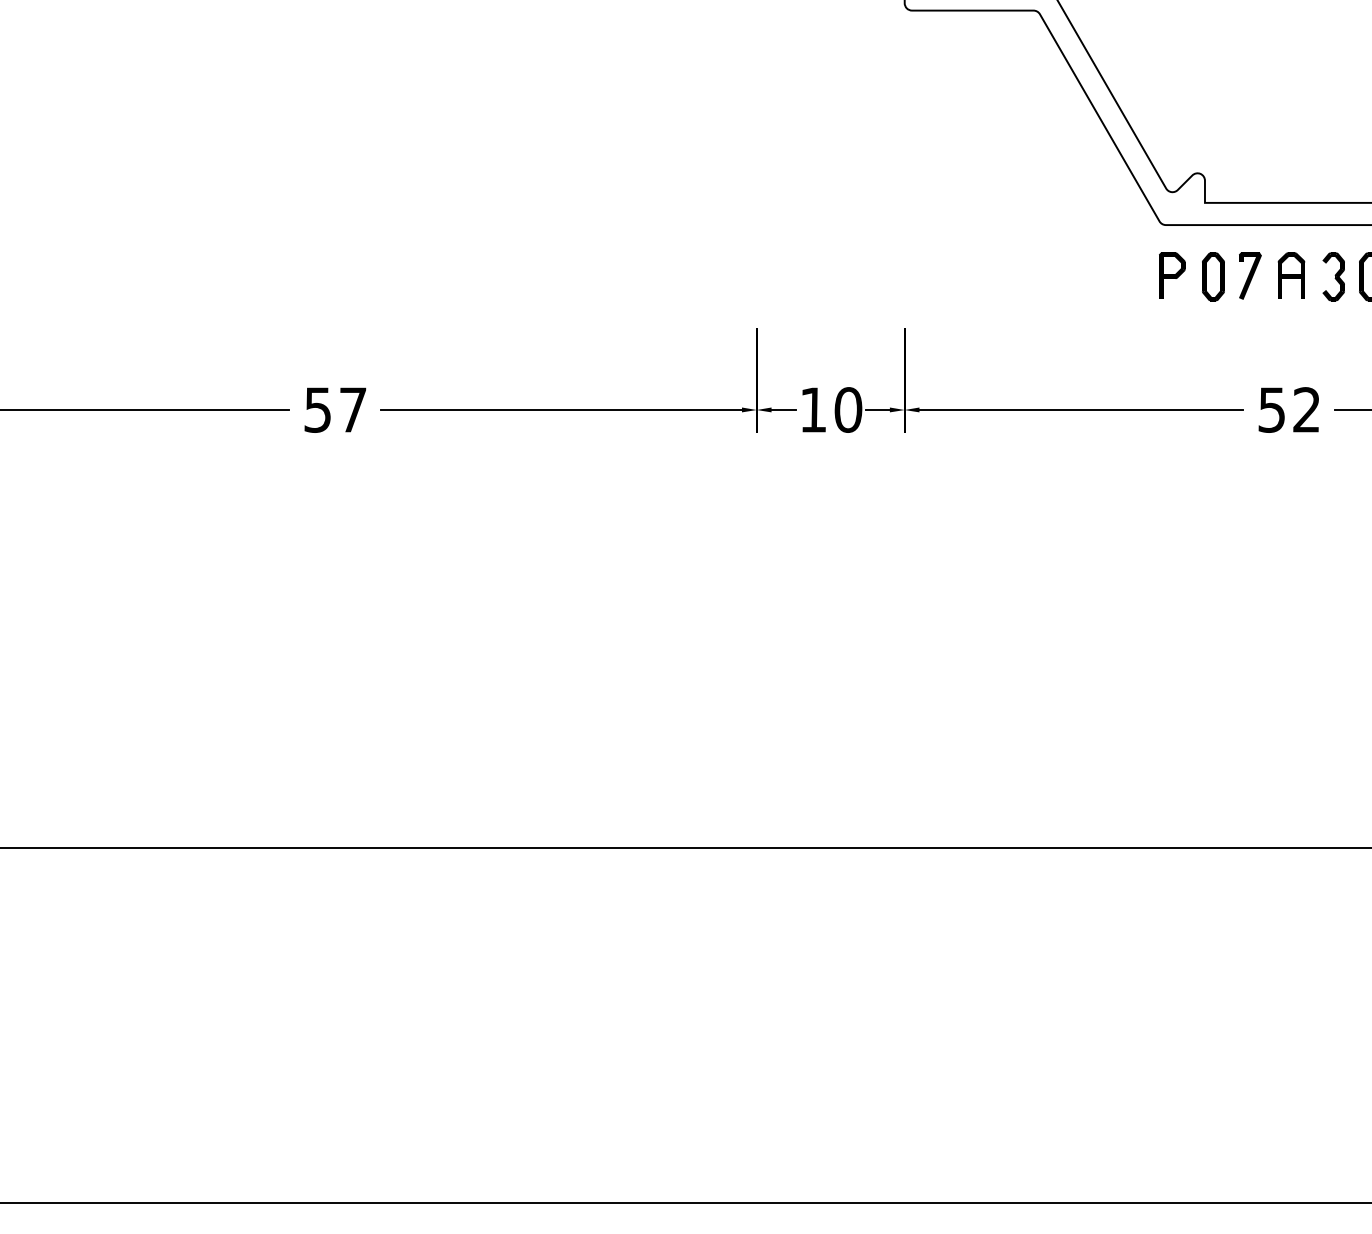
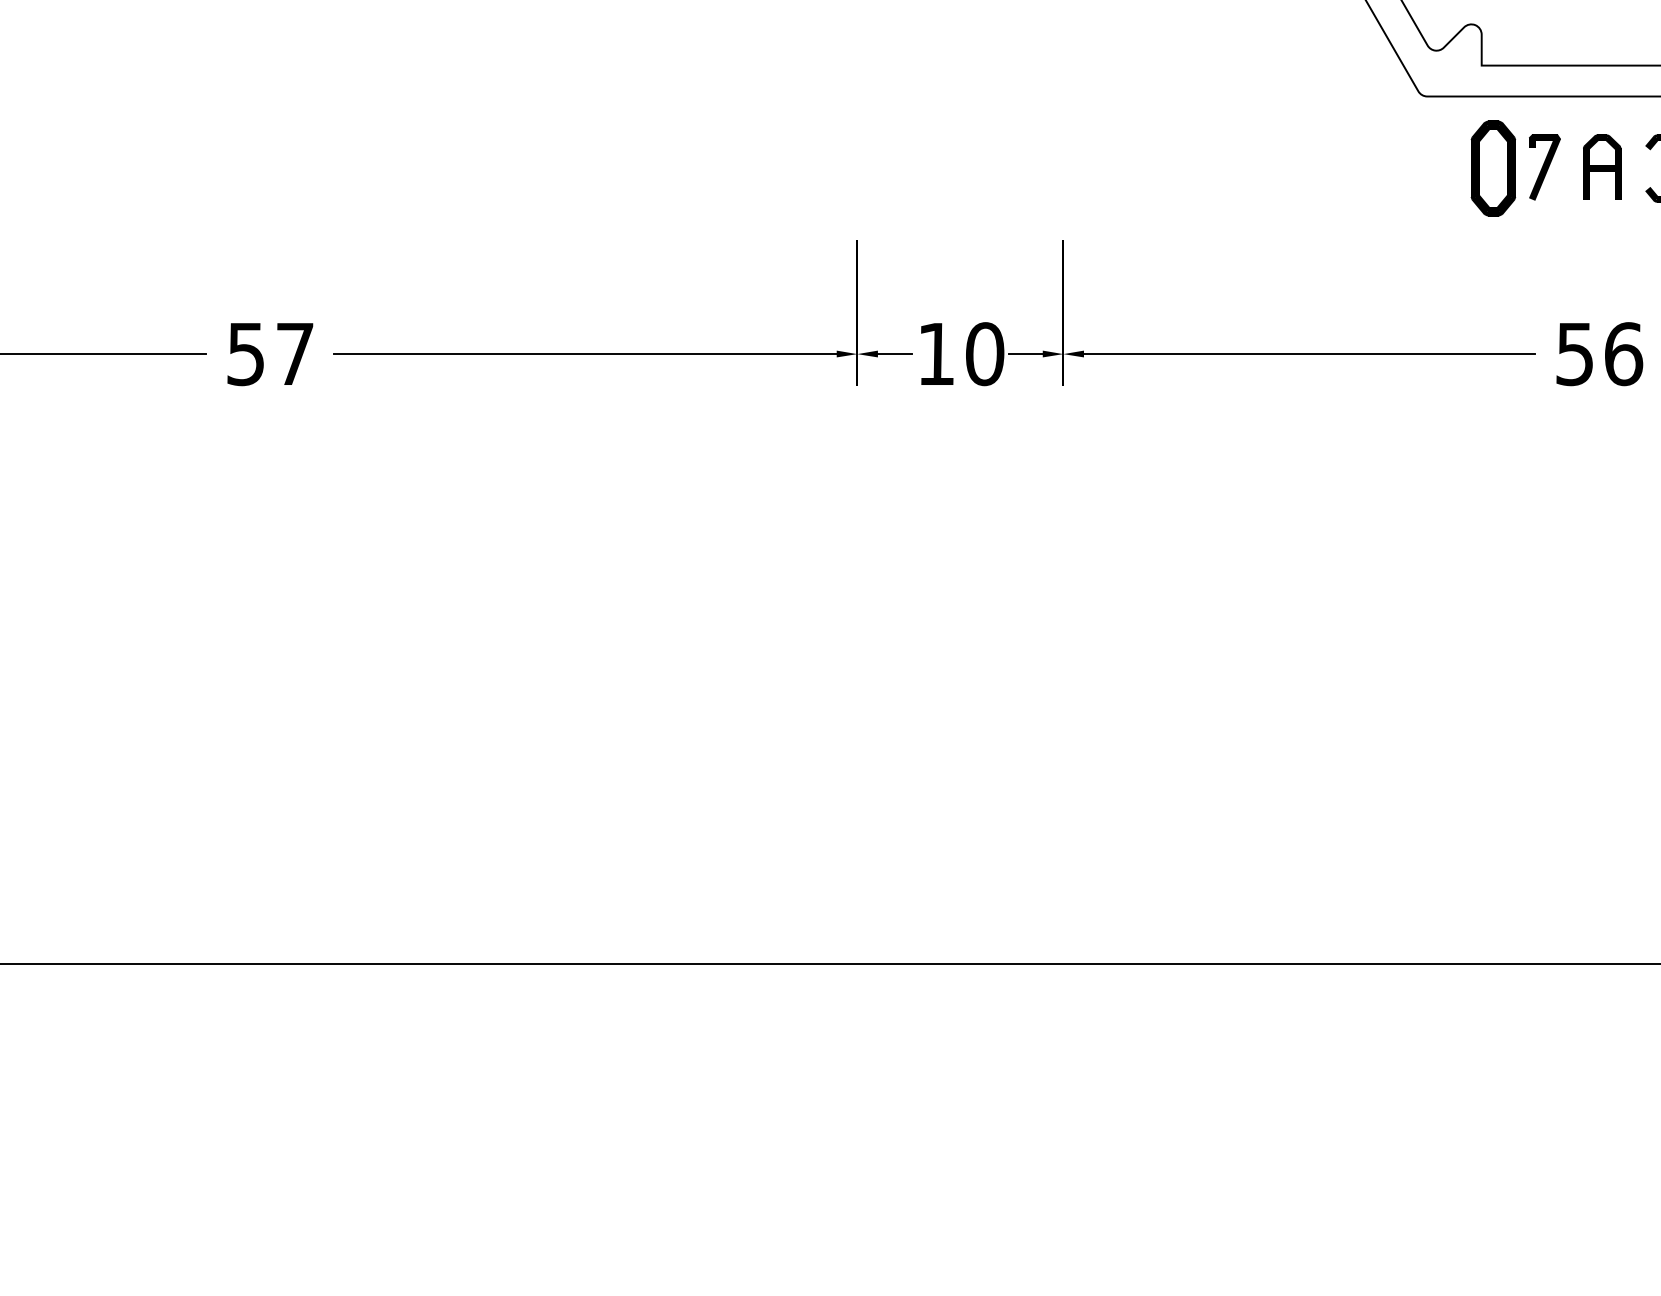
part: (1172, 275) -> (1436, 166), removed
part: (1213, 276) -> (1493, 168), size x1.4
text: (1306, 409) -> (1623, 353), 52 -> 56

